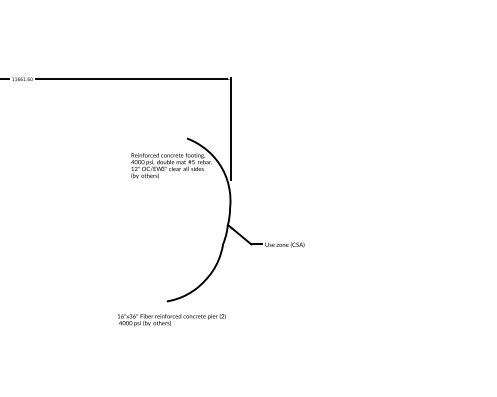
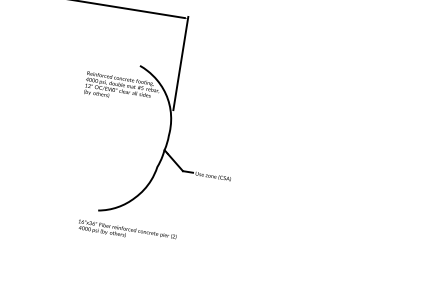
text: (171, 320) -> (126, 232), moved

